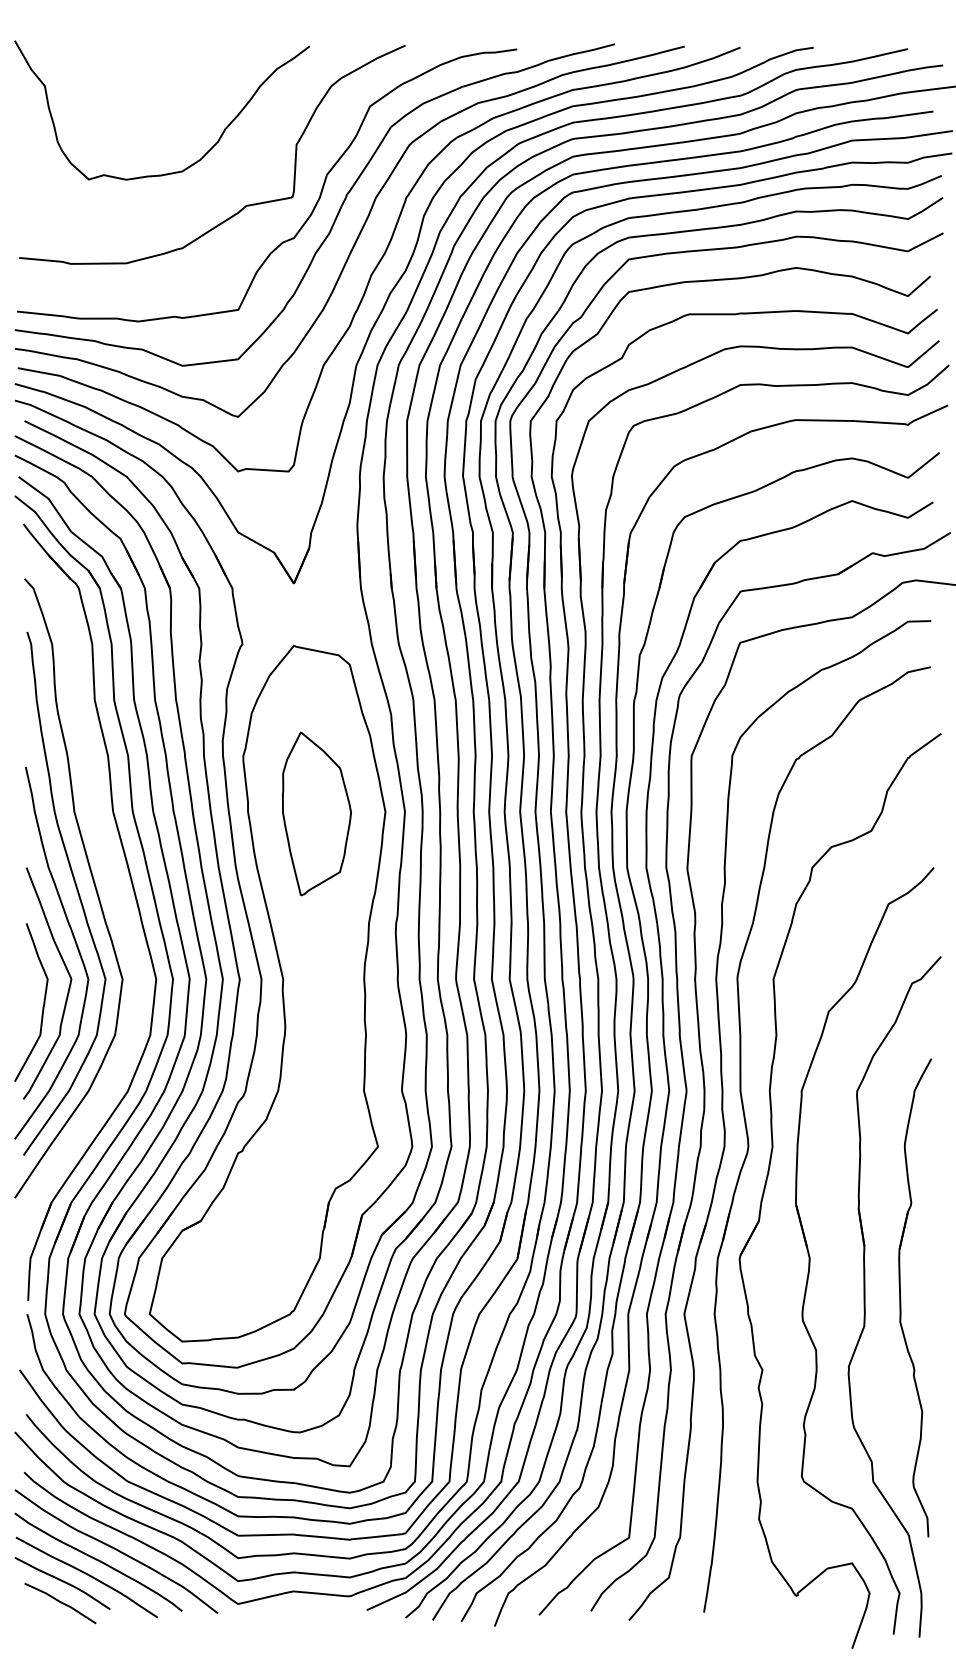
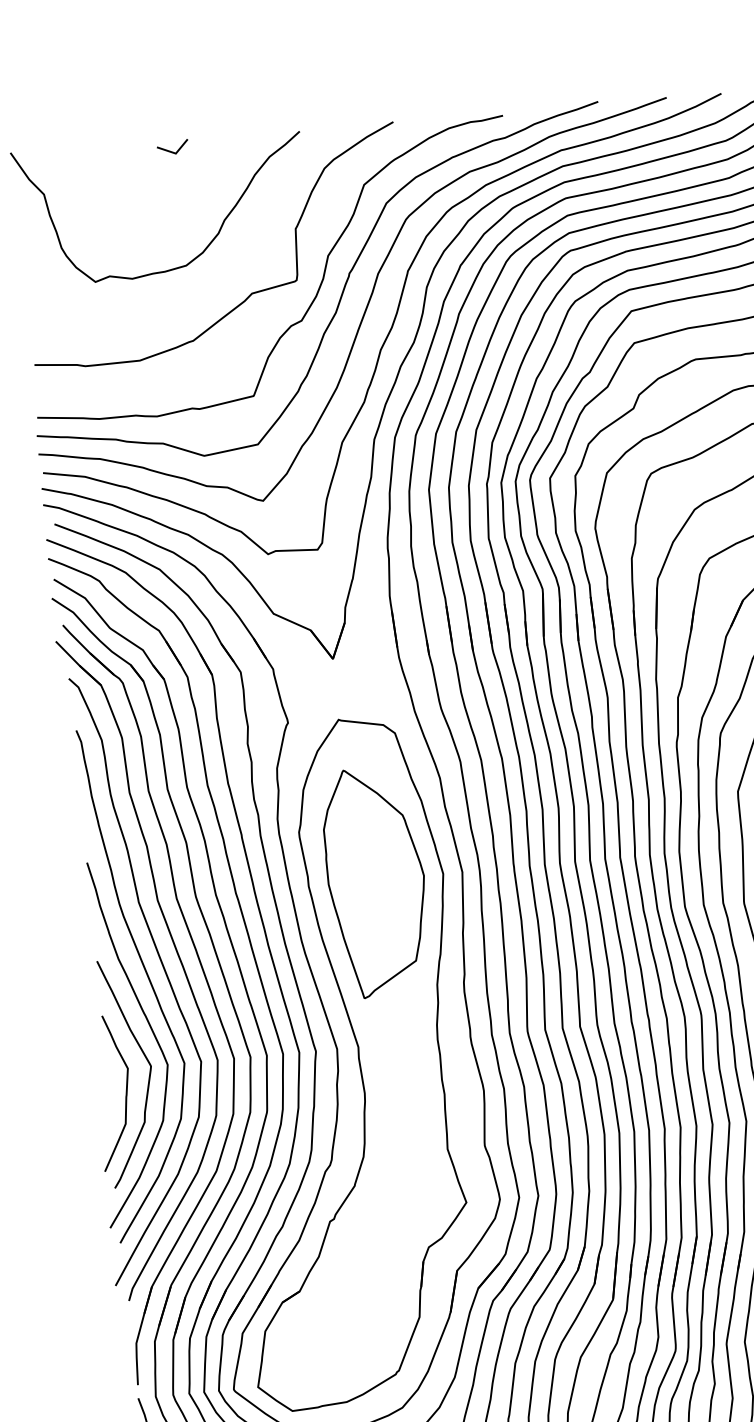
line: (177, 53) -> (170, 150), added
part: (316, 813) -> (375, 881), size x1.43
part: (107, 866) -> (176, 952), added

